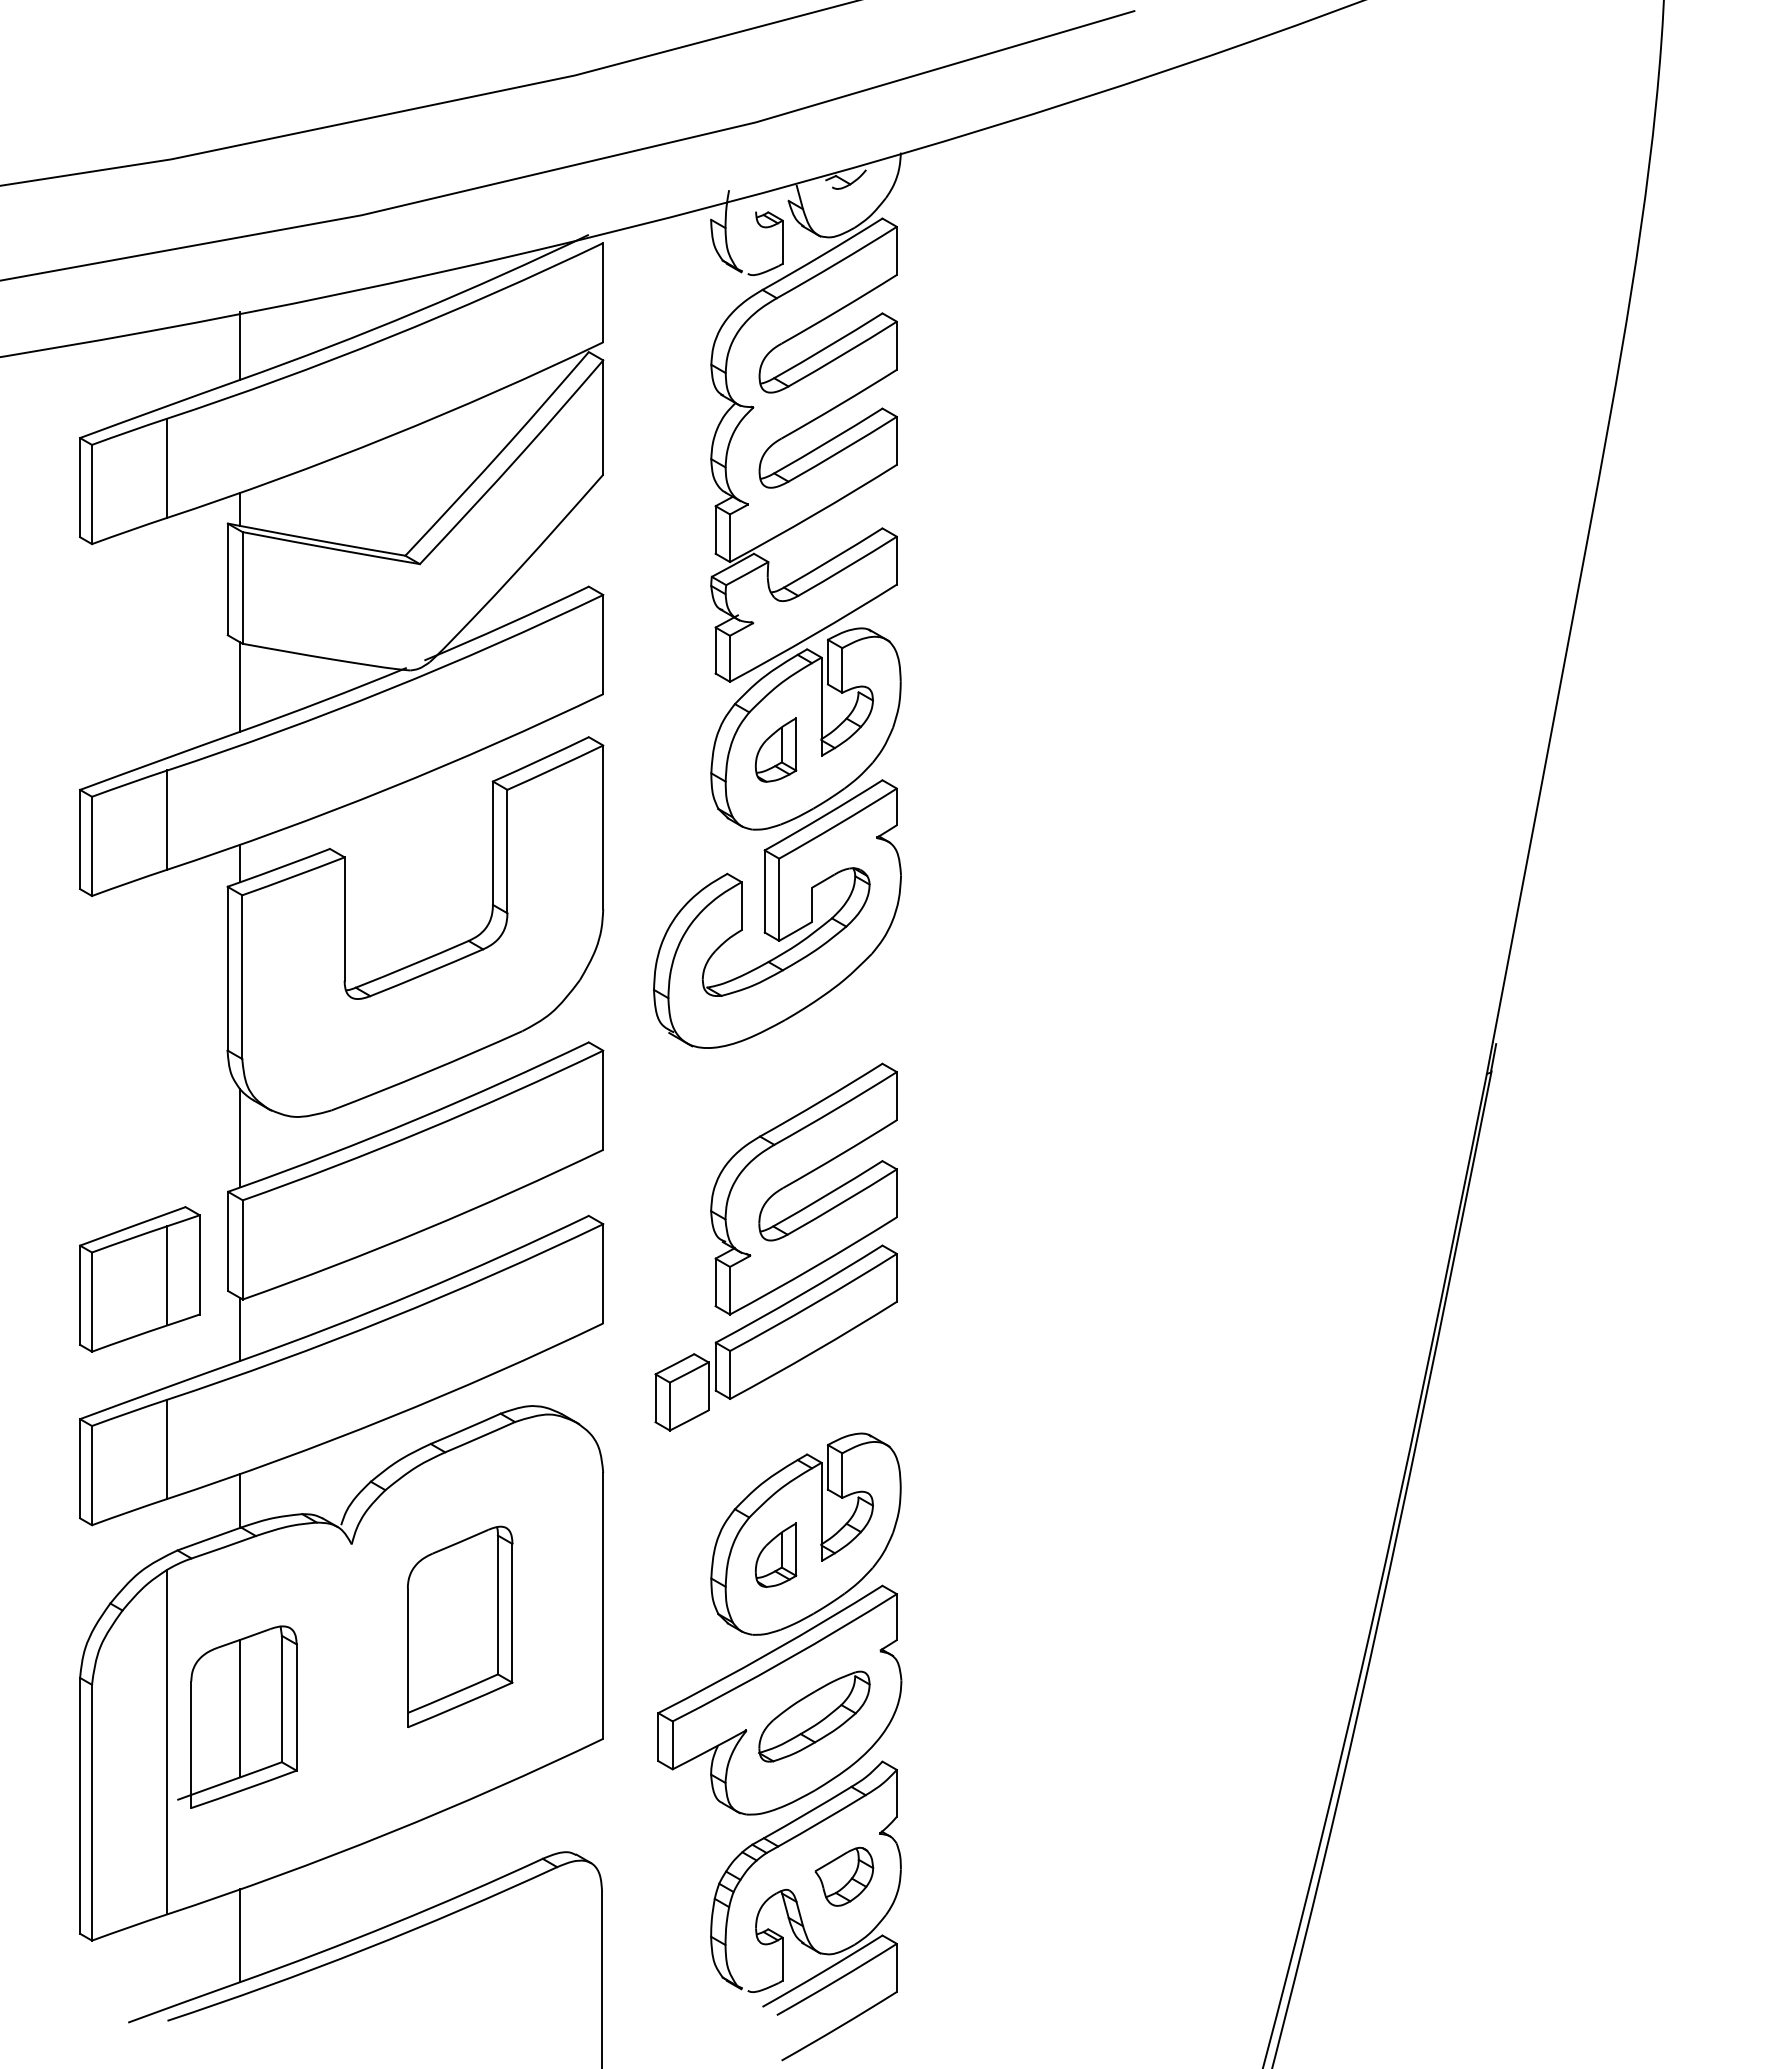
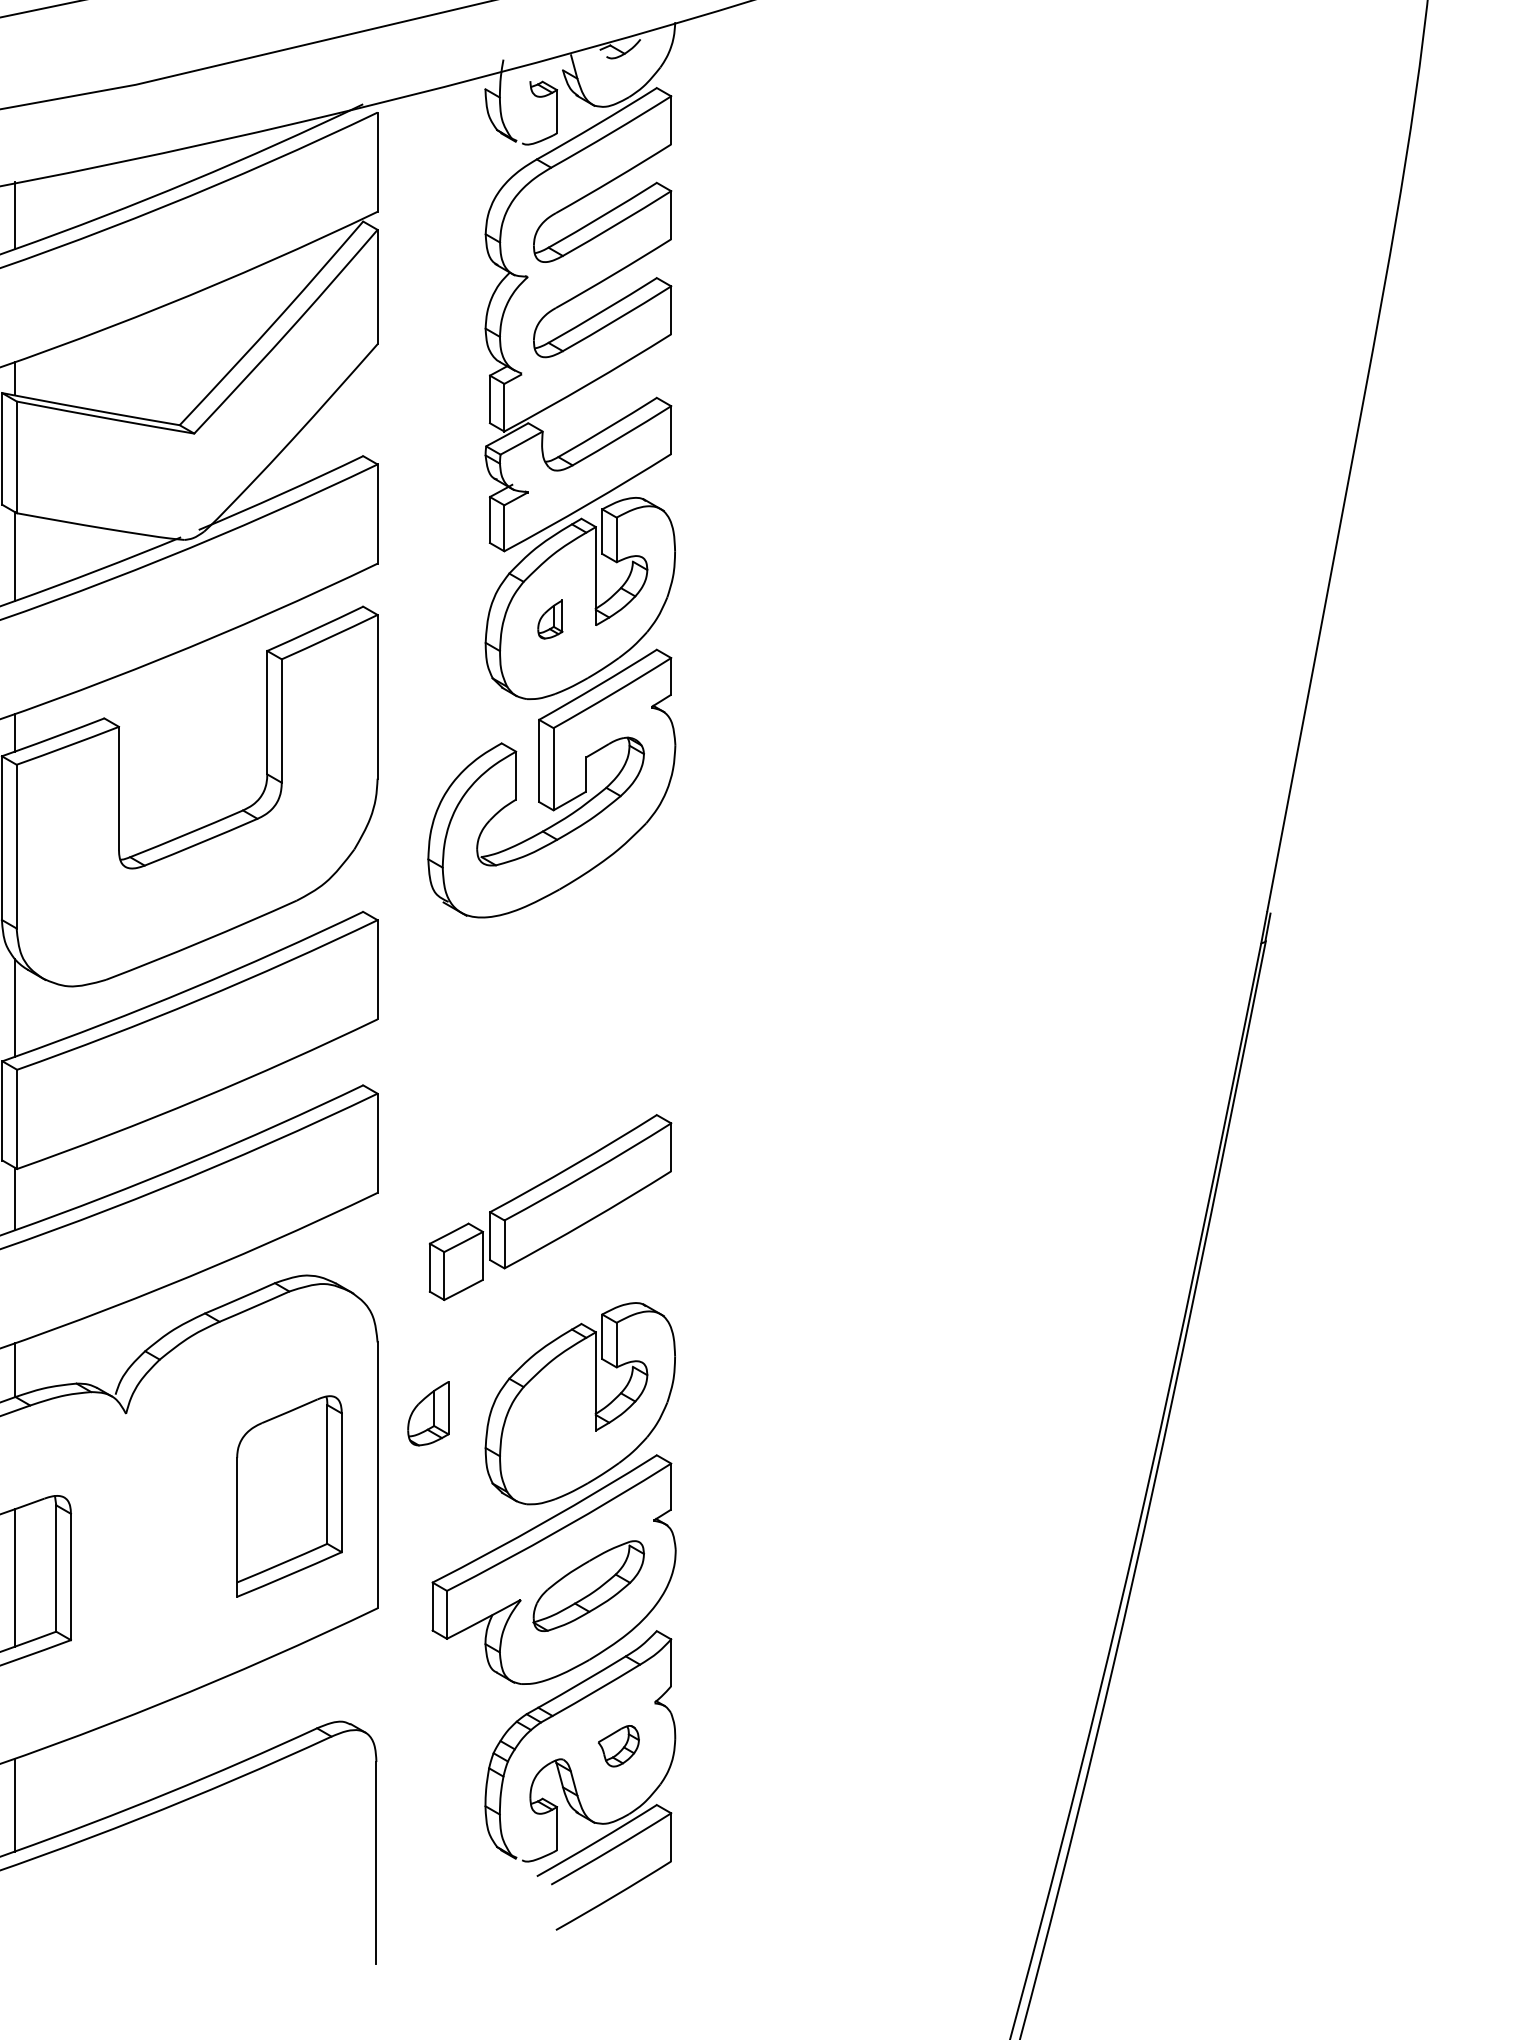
part: (775, 749) -> (549, 618), size x0.6
part: (798, 1180) -> (572, 1049), removed
part: (775, 1554) -> (427, 1412), moved
part: (460, 1626) -> (289, 1495), moved
part: (844, 1876) -> (618, 1745), size x0.7

